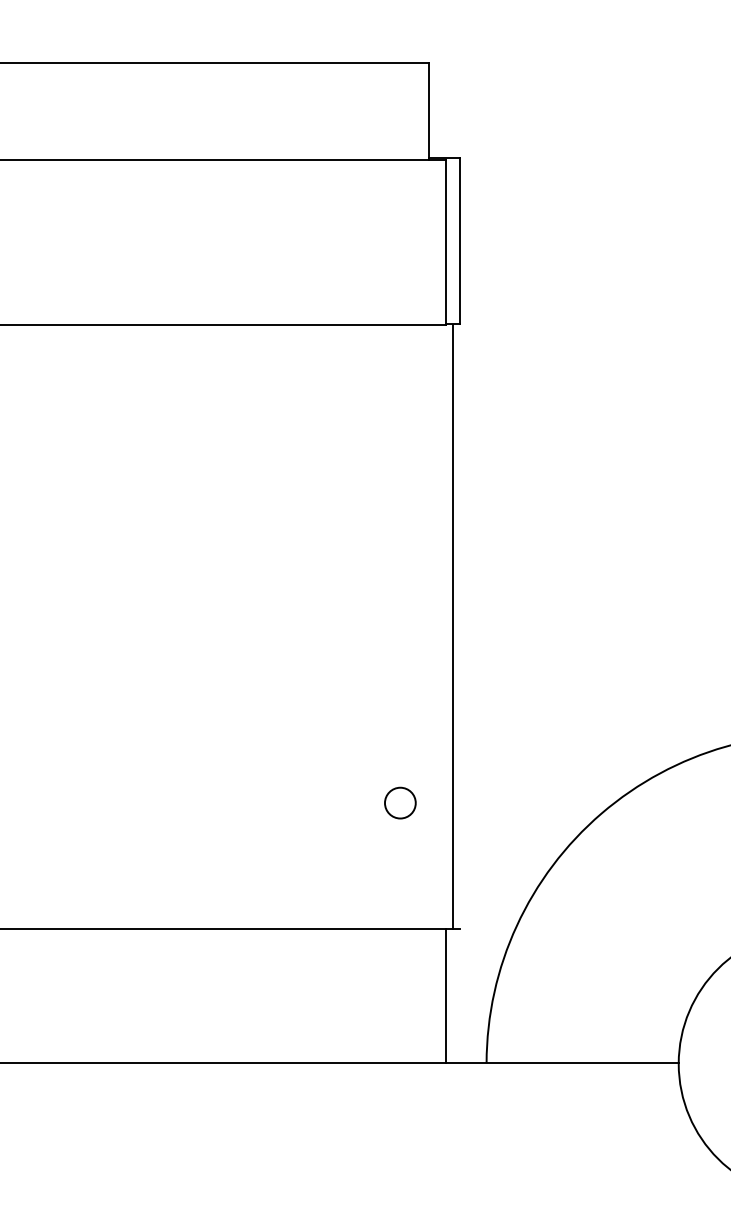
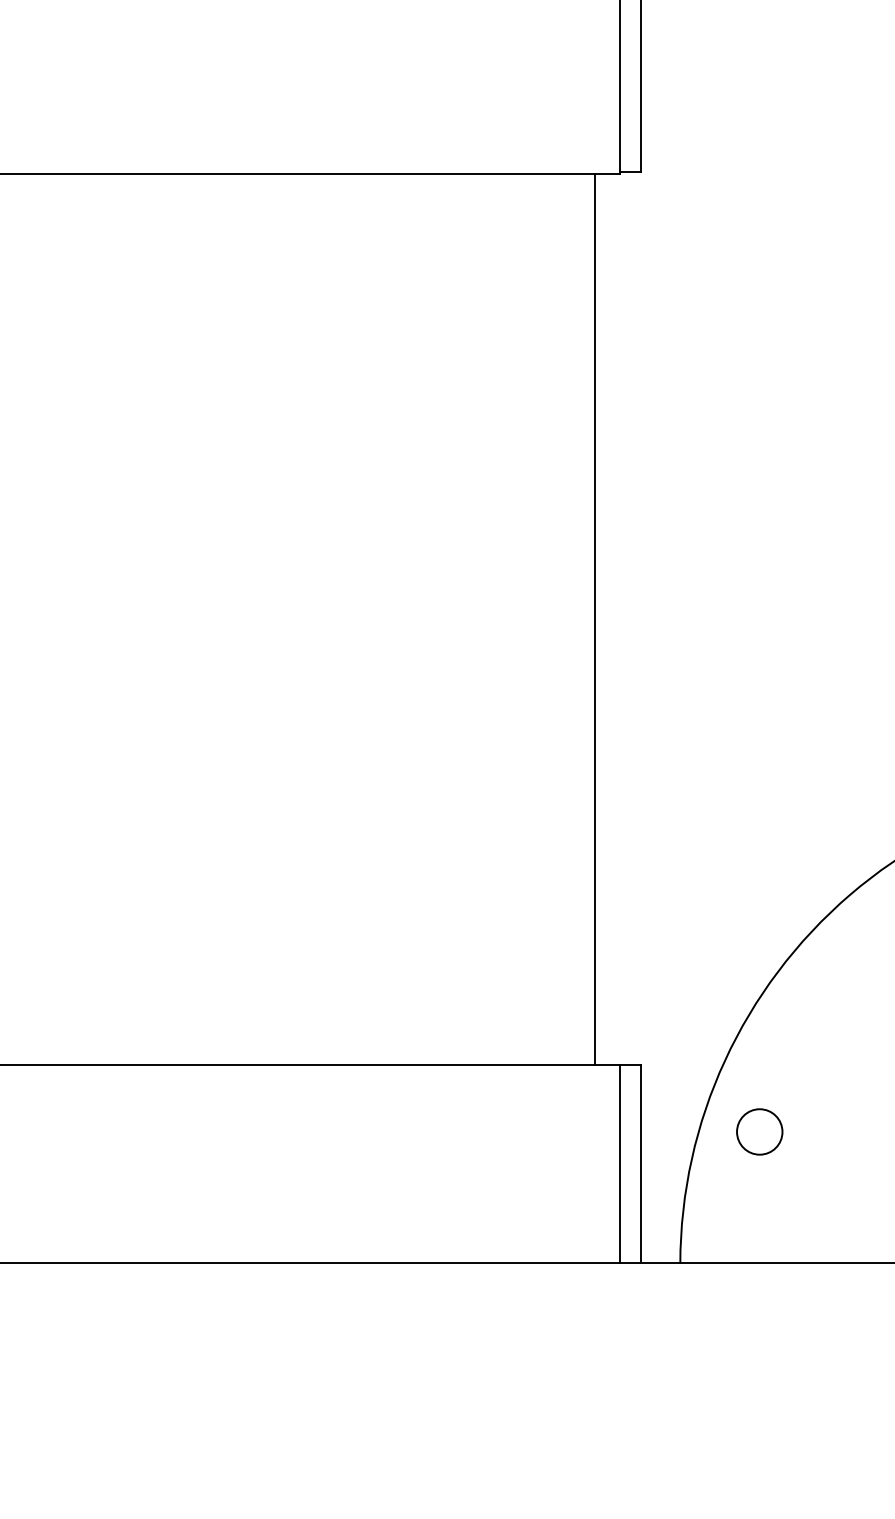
line: (452, 626) -> (594, 618), moved
circle: (400, 802) -> (759, 1131), moved
line: (459, 996) -> (640, 1165), added

